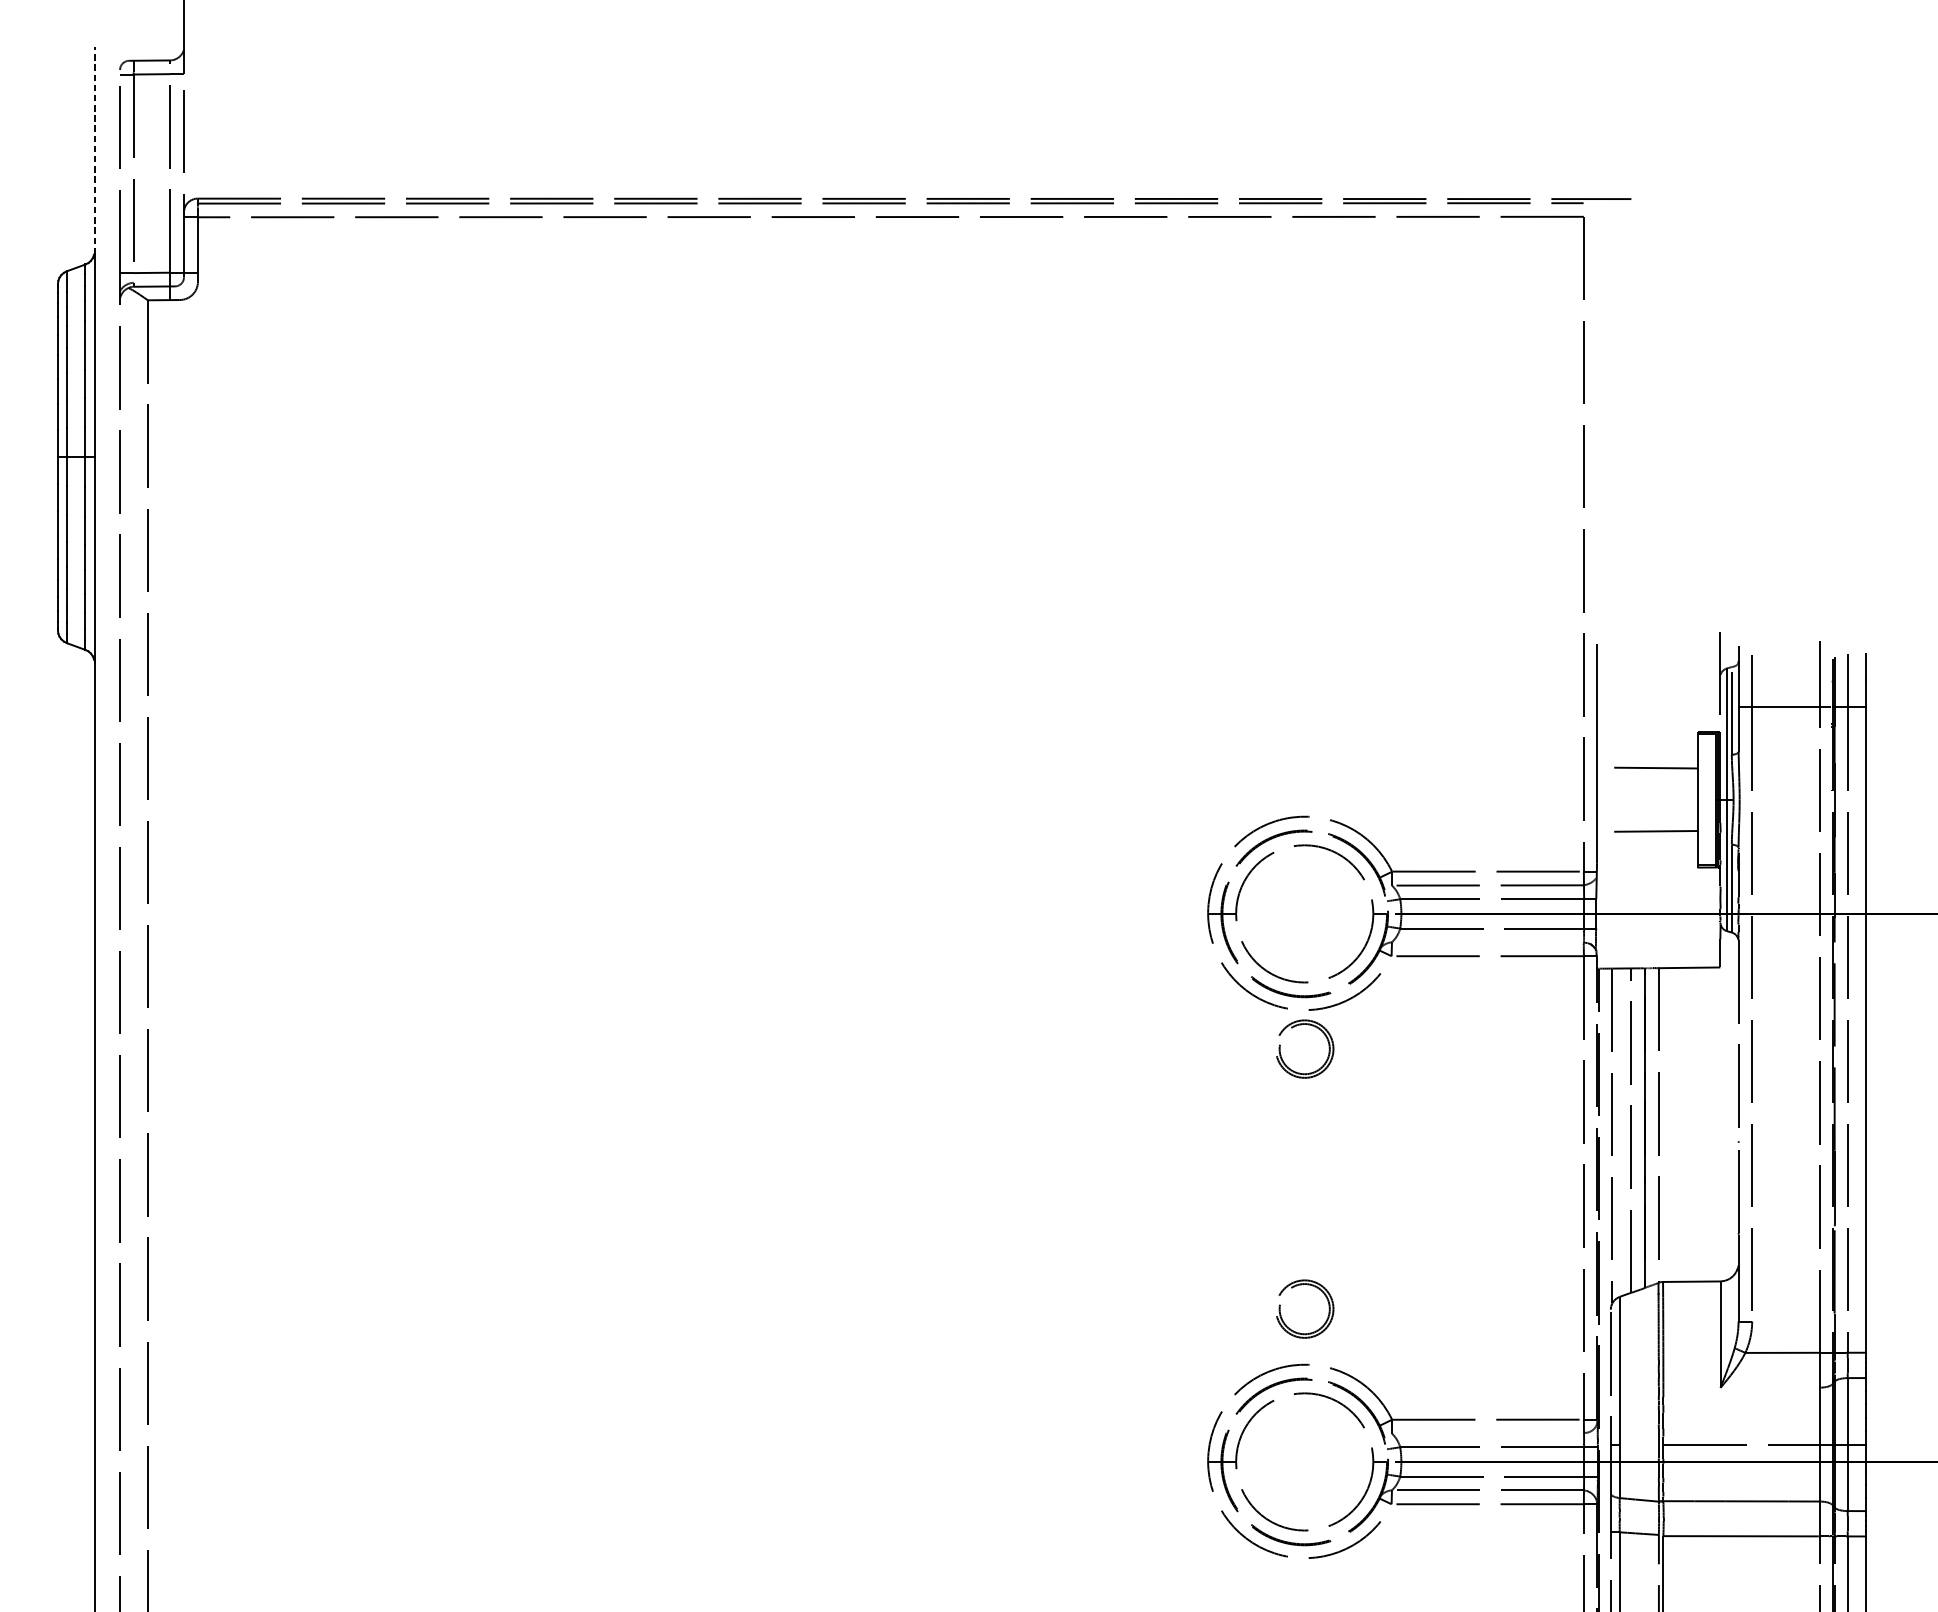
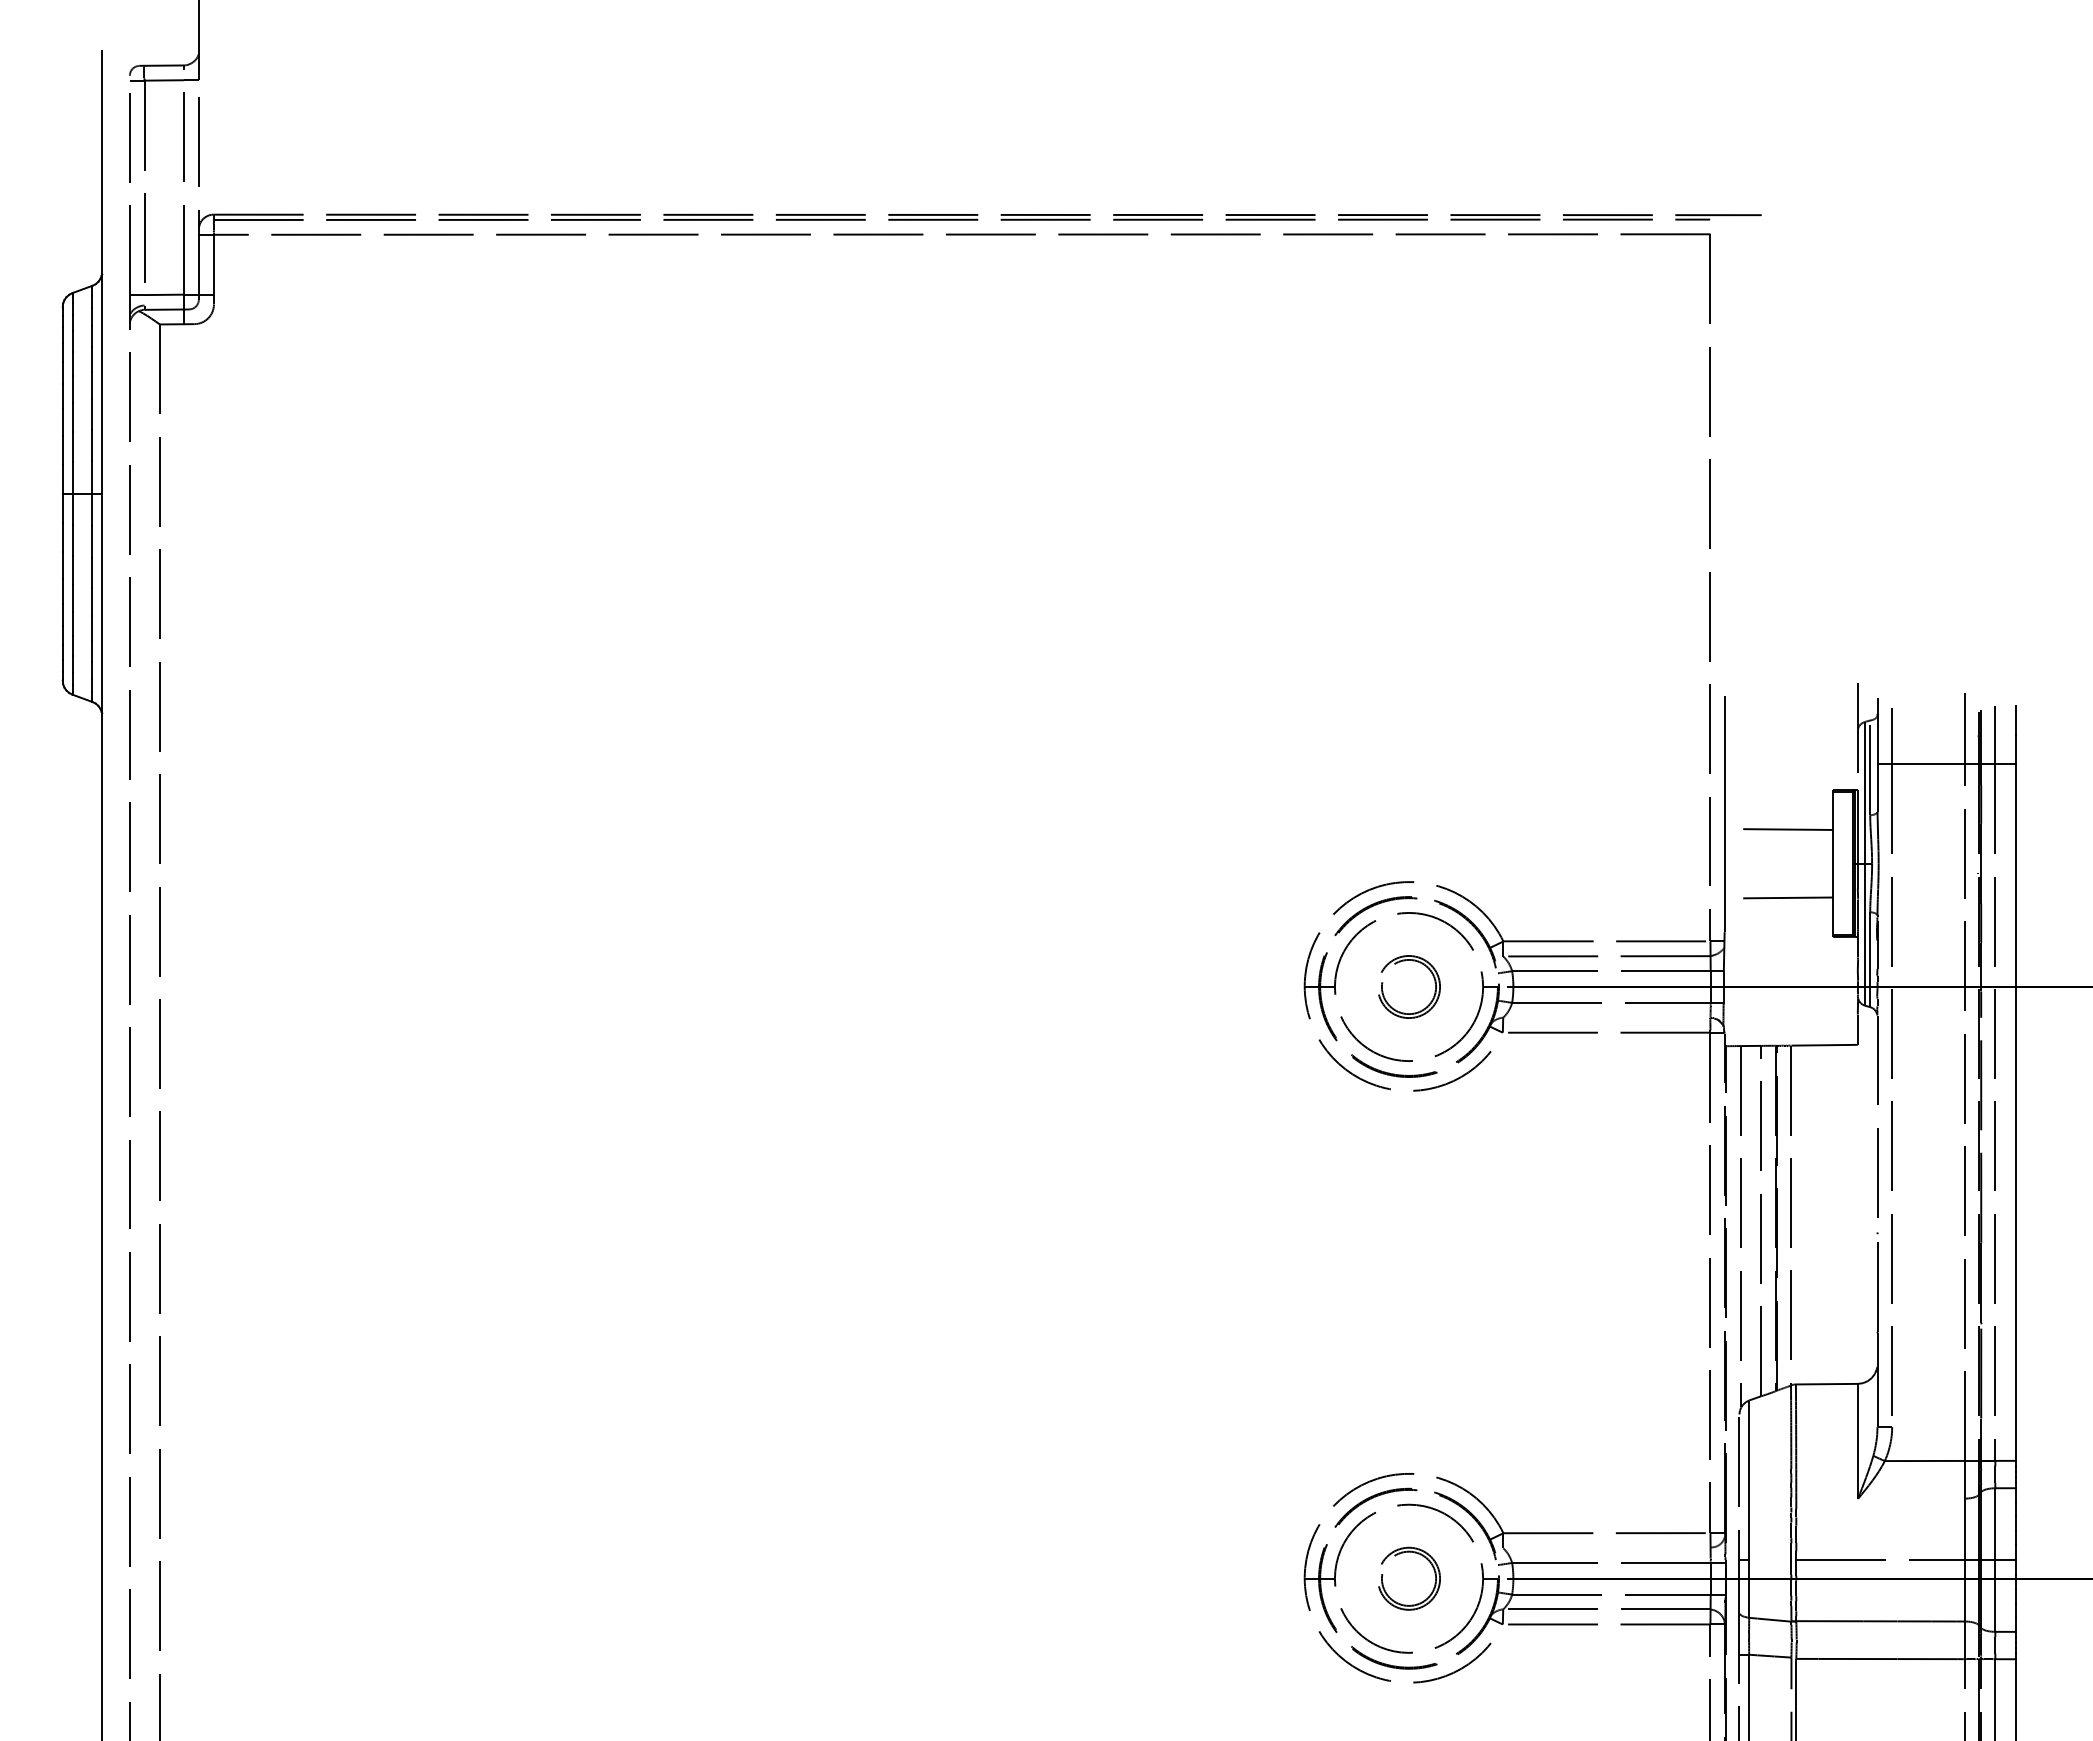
line: (94, 150) -> (102, 162), dashed -> solid
part: (1307, 1025) -> (1412, 961), moved
part: (1324, 1295) -> (1430, 1564), moved

